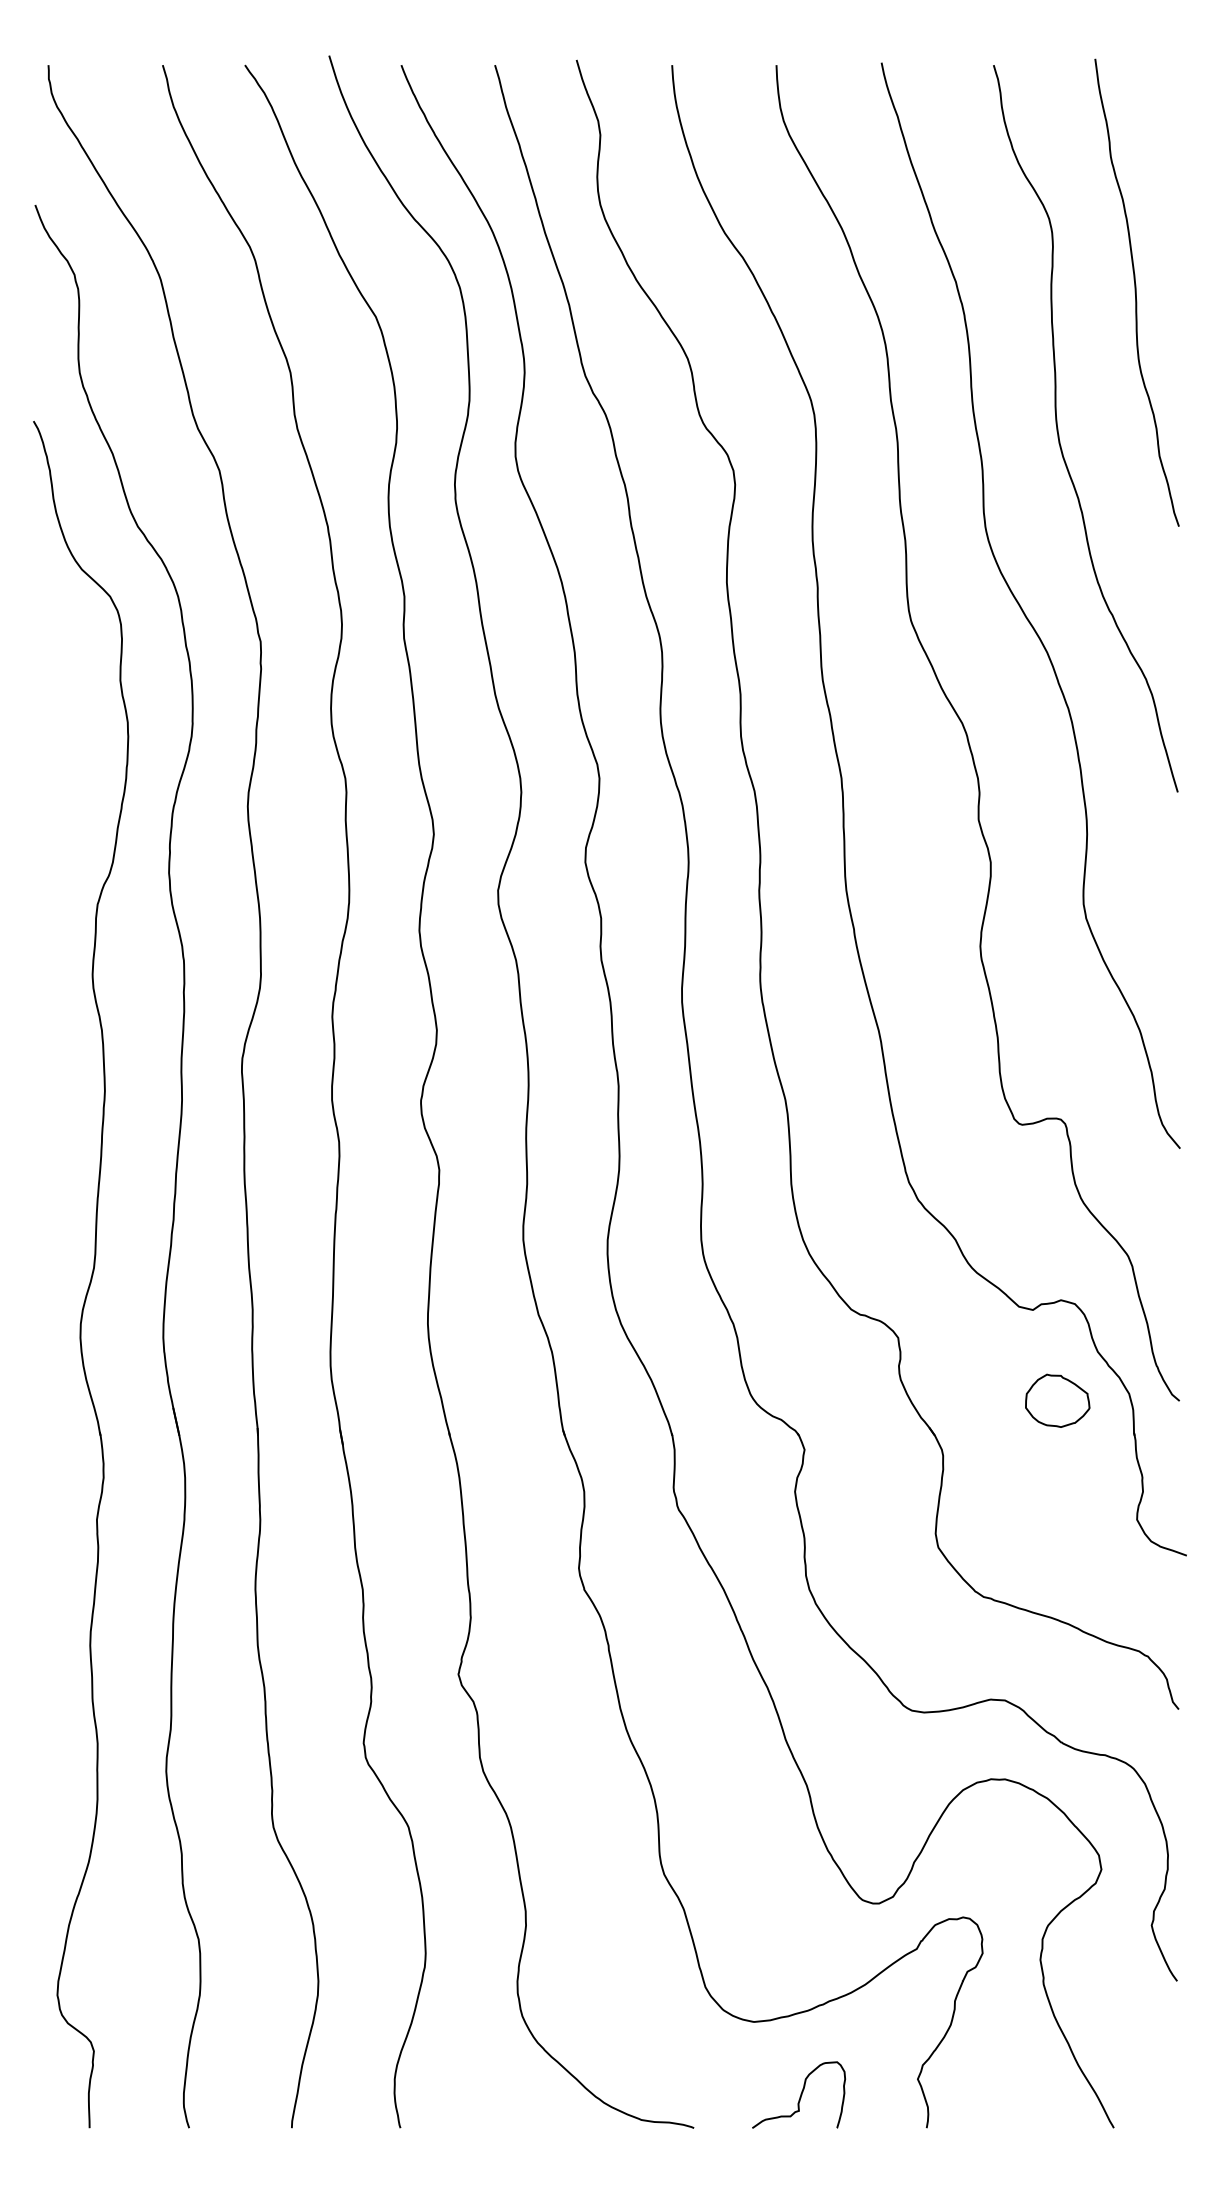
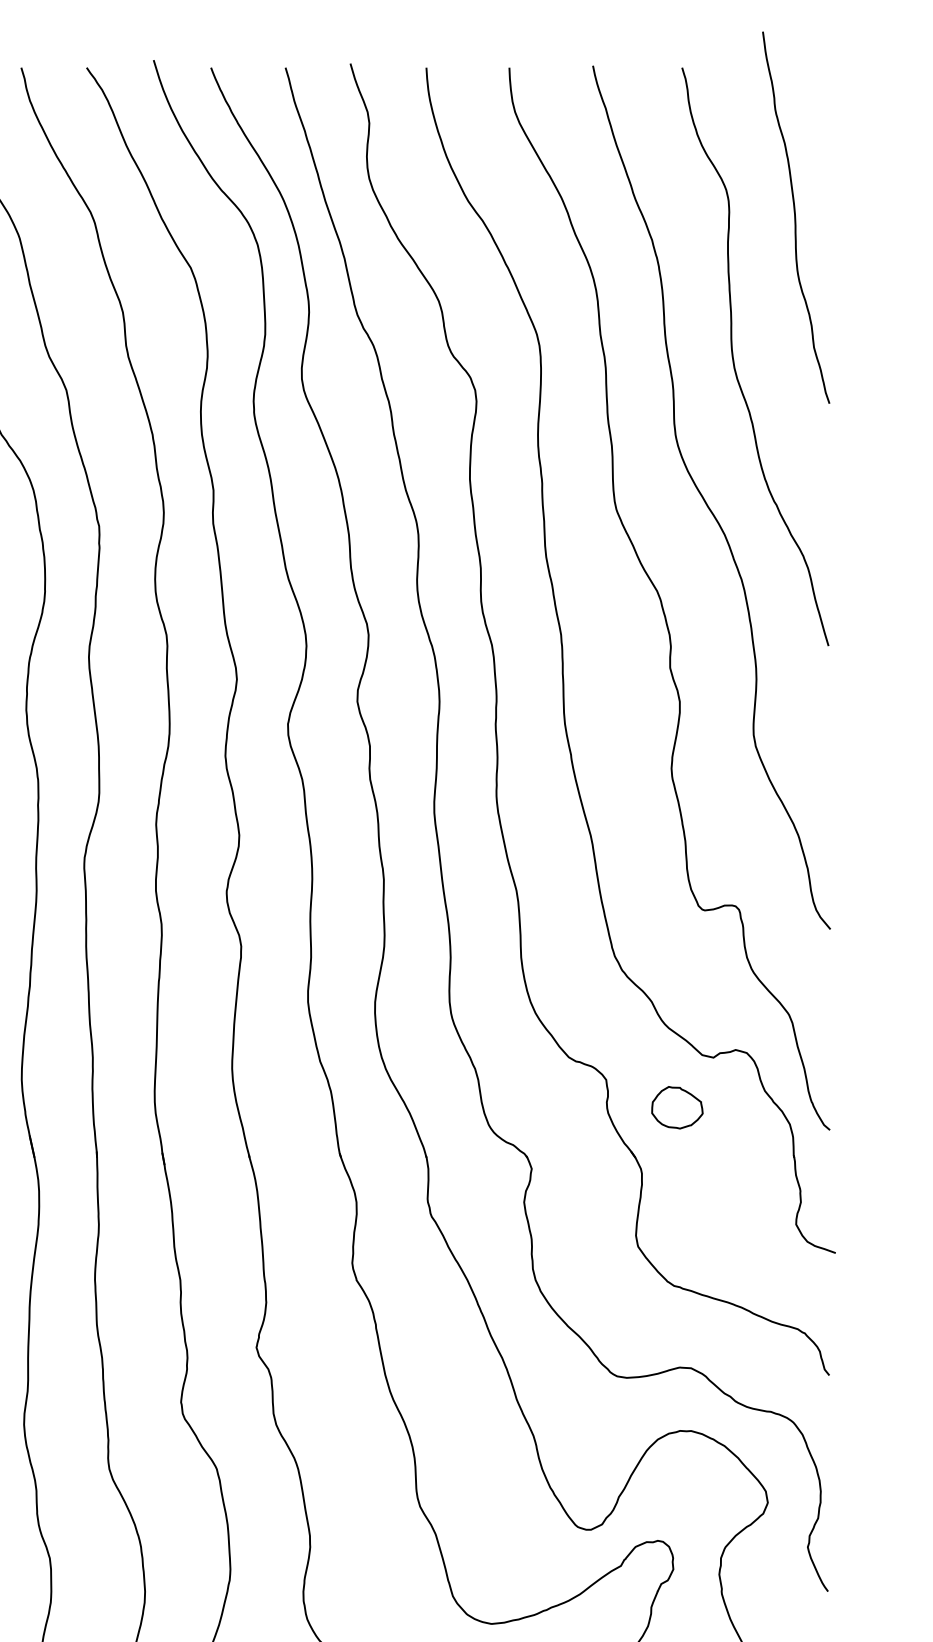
curve: (1136, 292) -> (795, 217), moved
part: (1057, 1400) -> (677, 1107), moved

